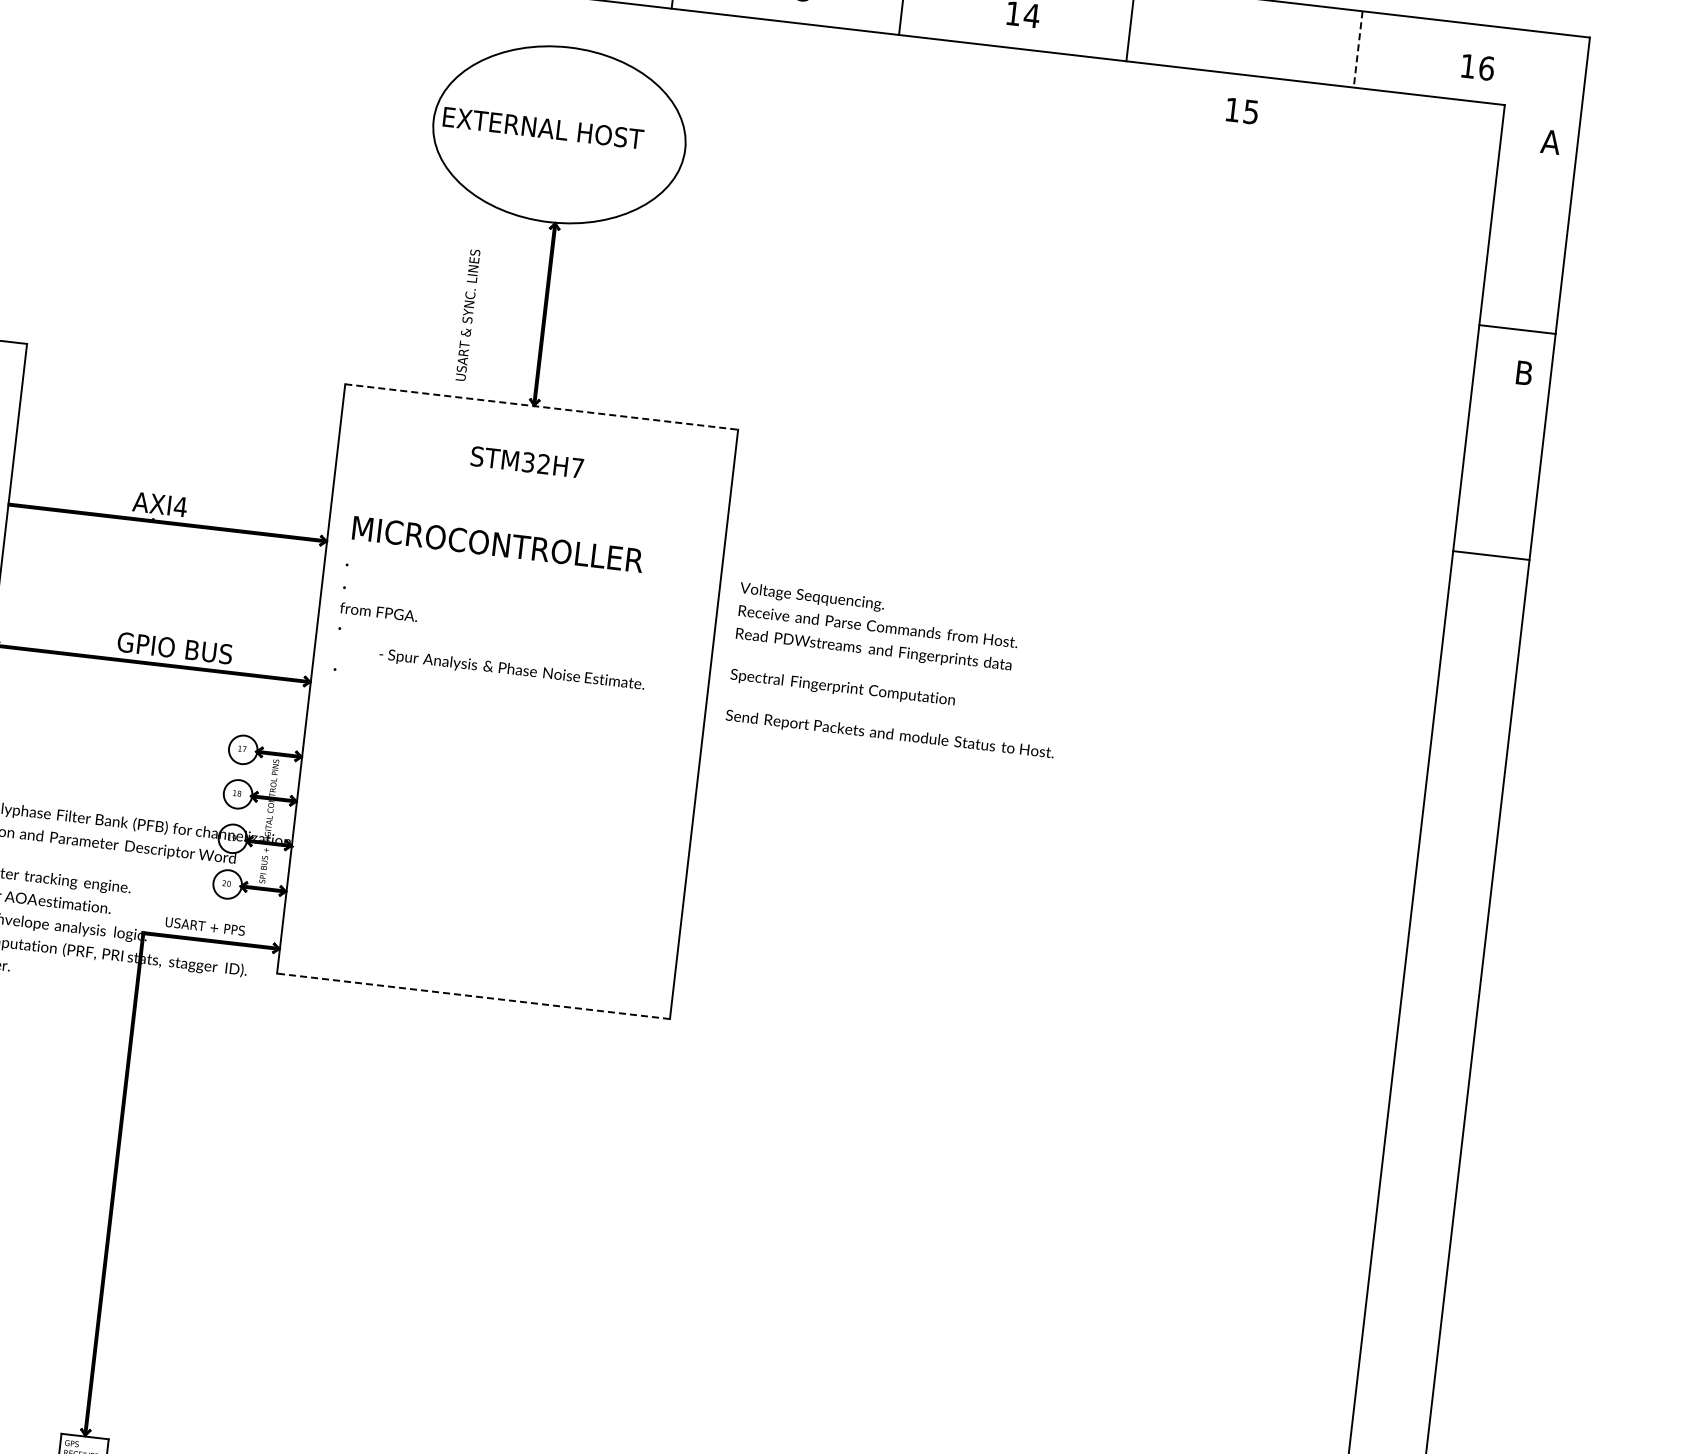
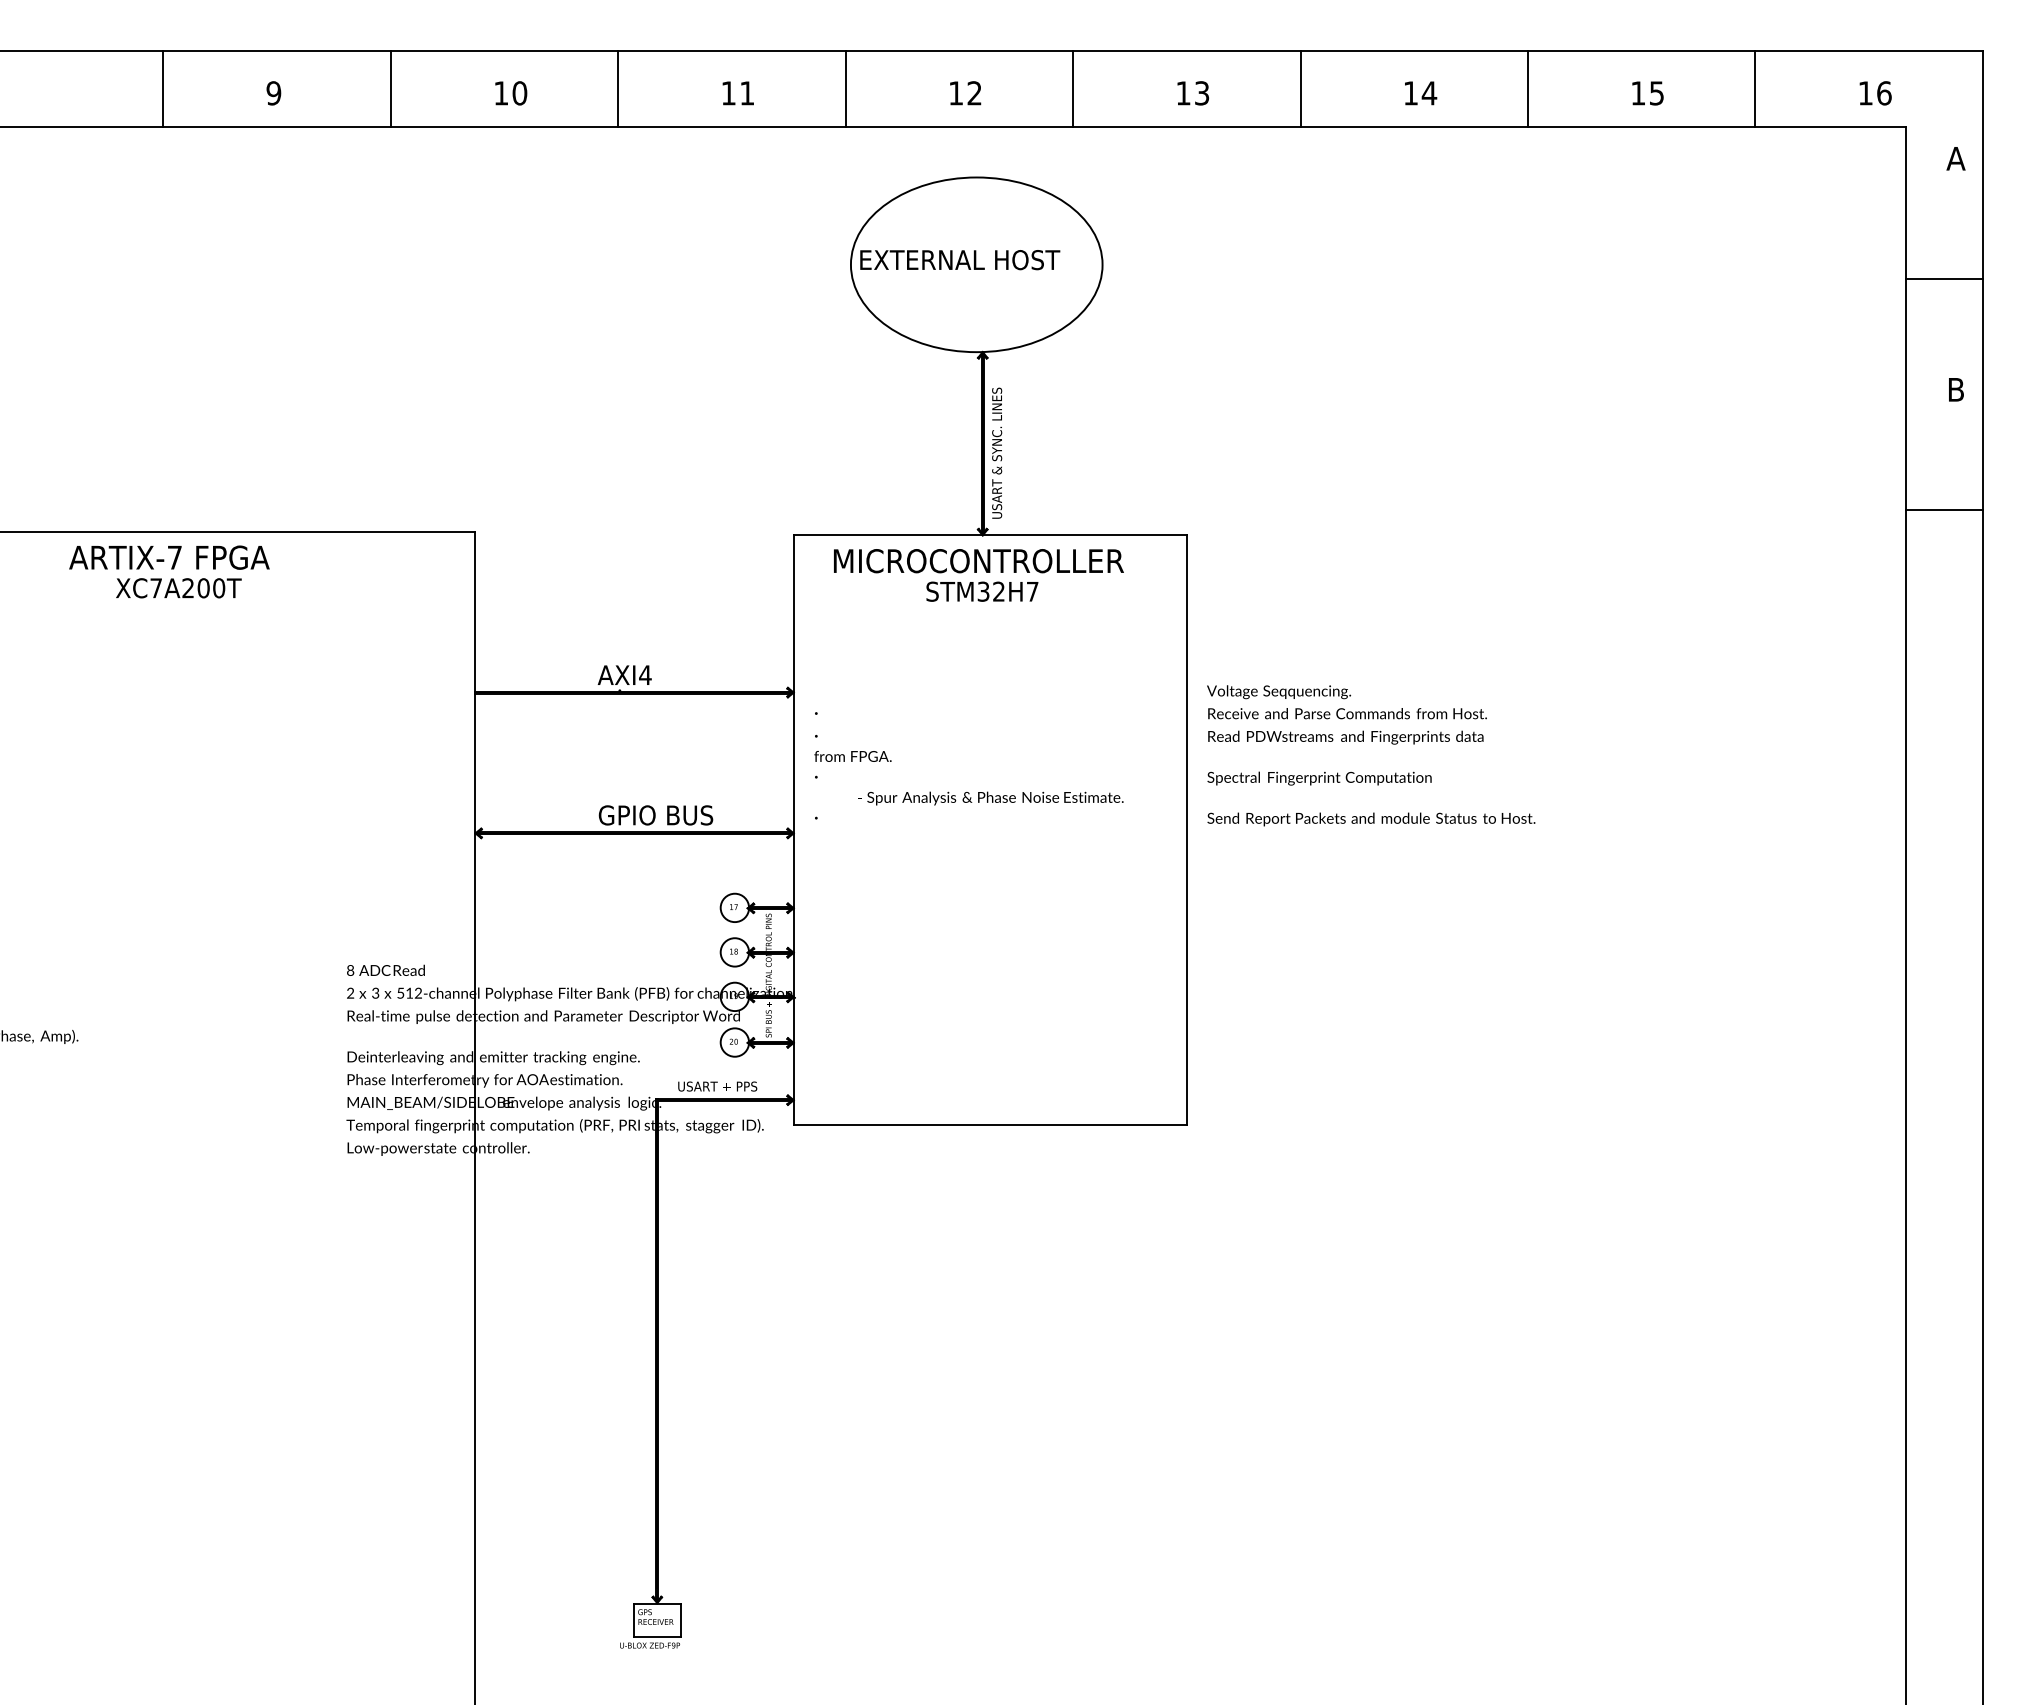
line: (1358, 49) -> (1755, 89), dashed -> solid
text: (1241, 111) -> (1647, 93), moved
text: (468, 314) -> (997, 452), moved
line: (1517, 329) -> (1944, 278), moved
line: (541, 407) -> (990, 535), dashed -> solid
text: (497, 544) -> (978, 561), moved
line: (1491, 555) -> (1944, 509), moved
line: (472, 995) -> (989, 1124), dashed -> solid

